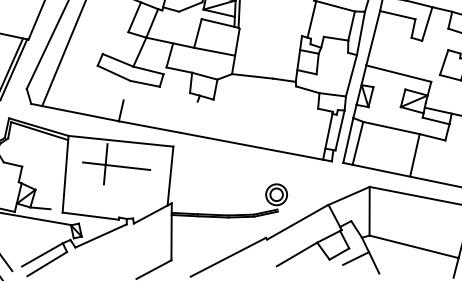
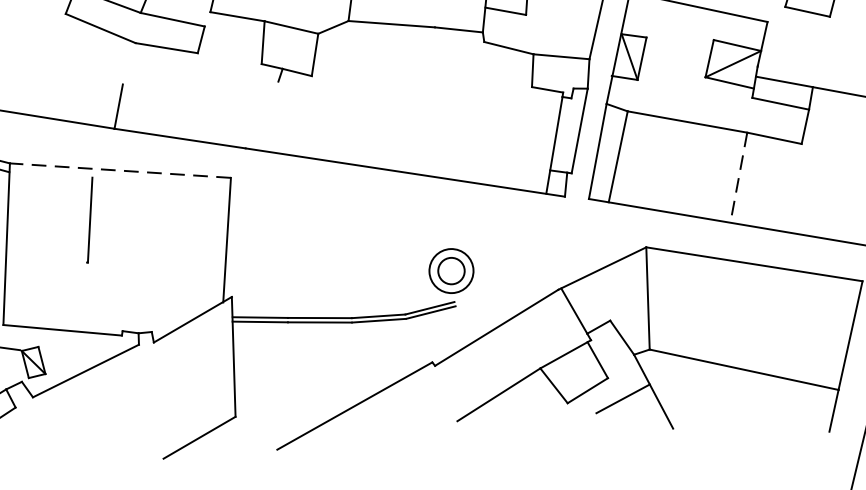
line: (120, 141) -> (119, 171), solid -> dashed
line: (414, 155) -> (737, 177), solid -> dashed
line: (116, 166) -> (112, 223), removed

